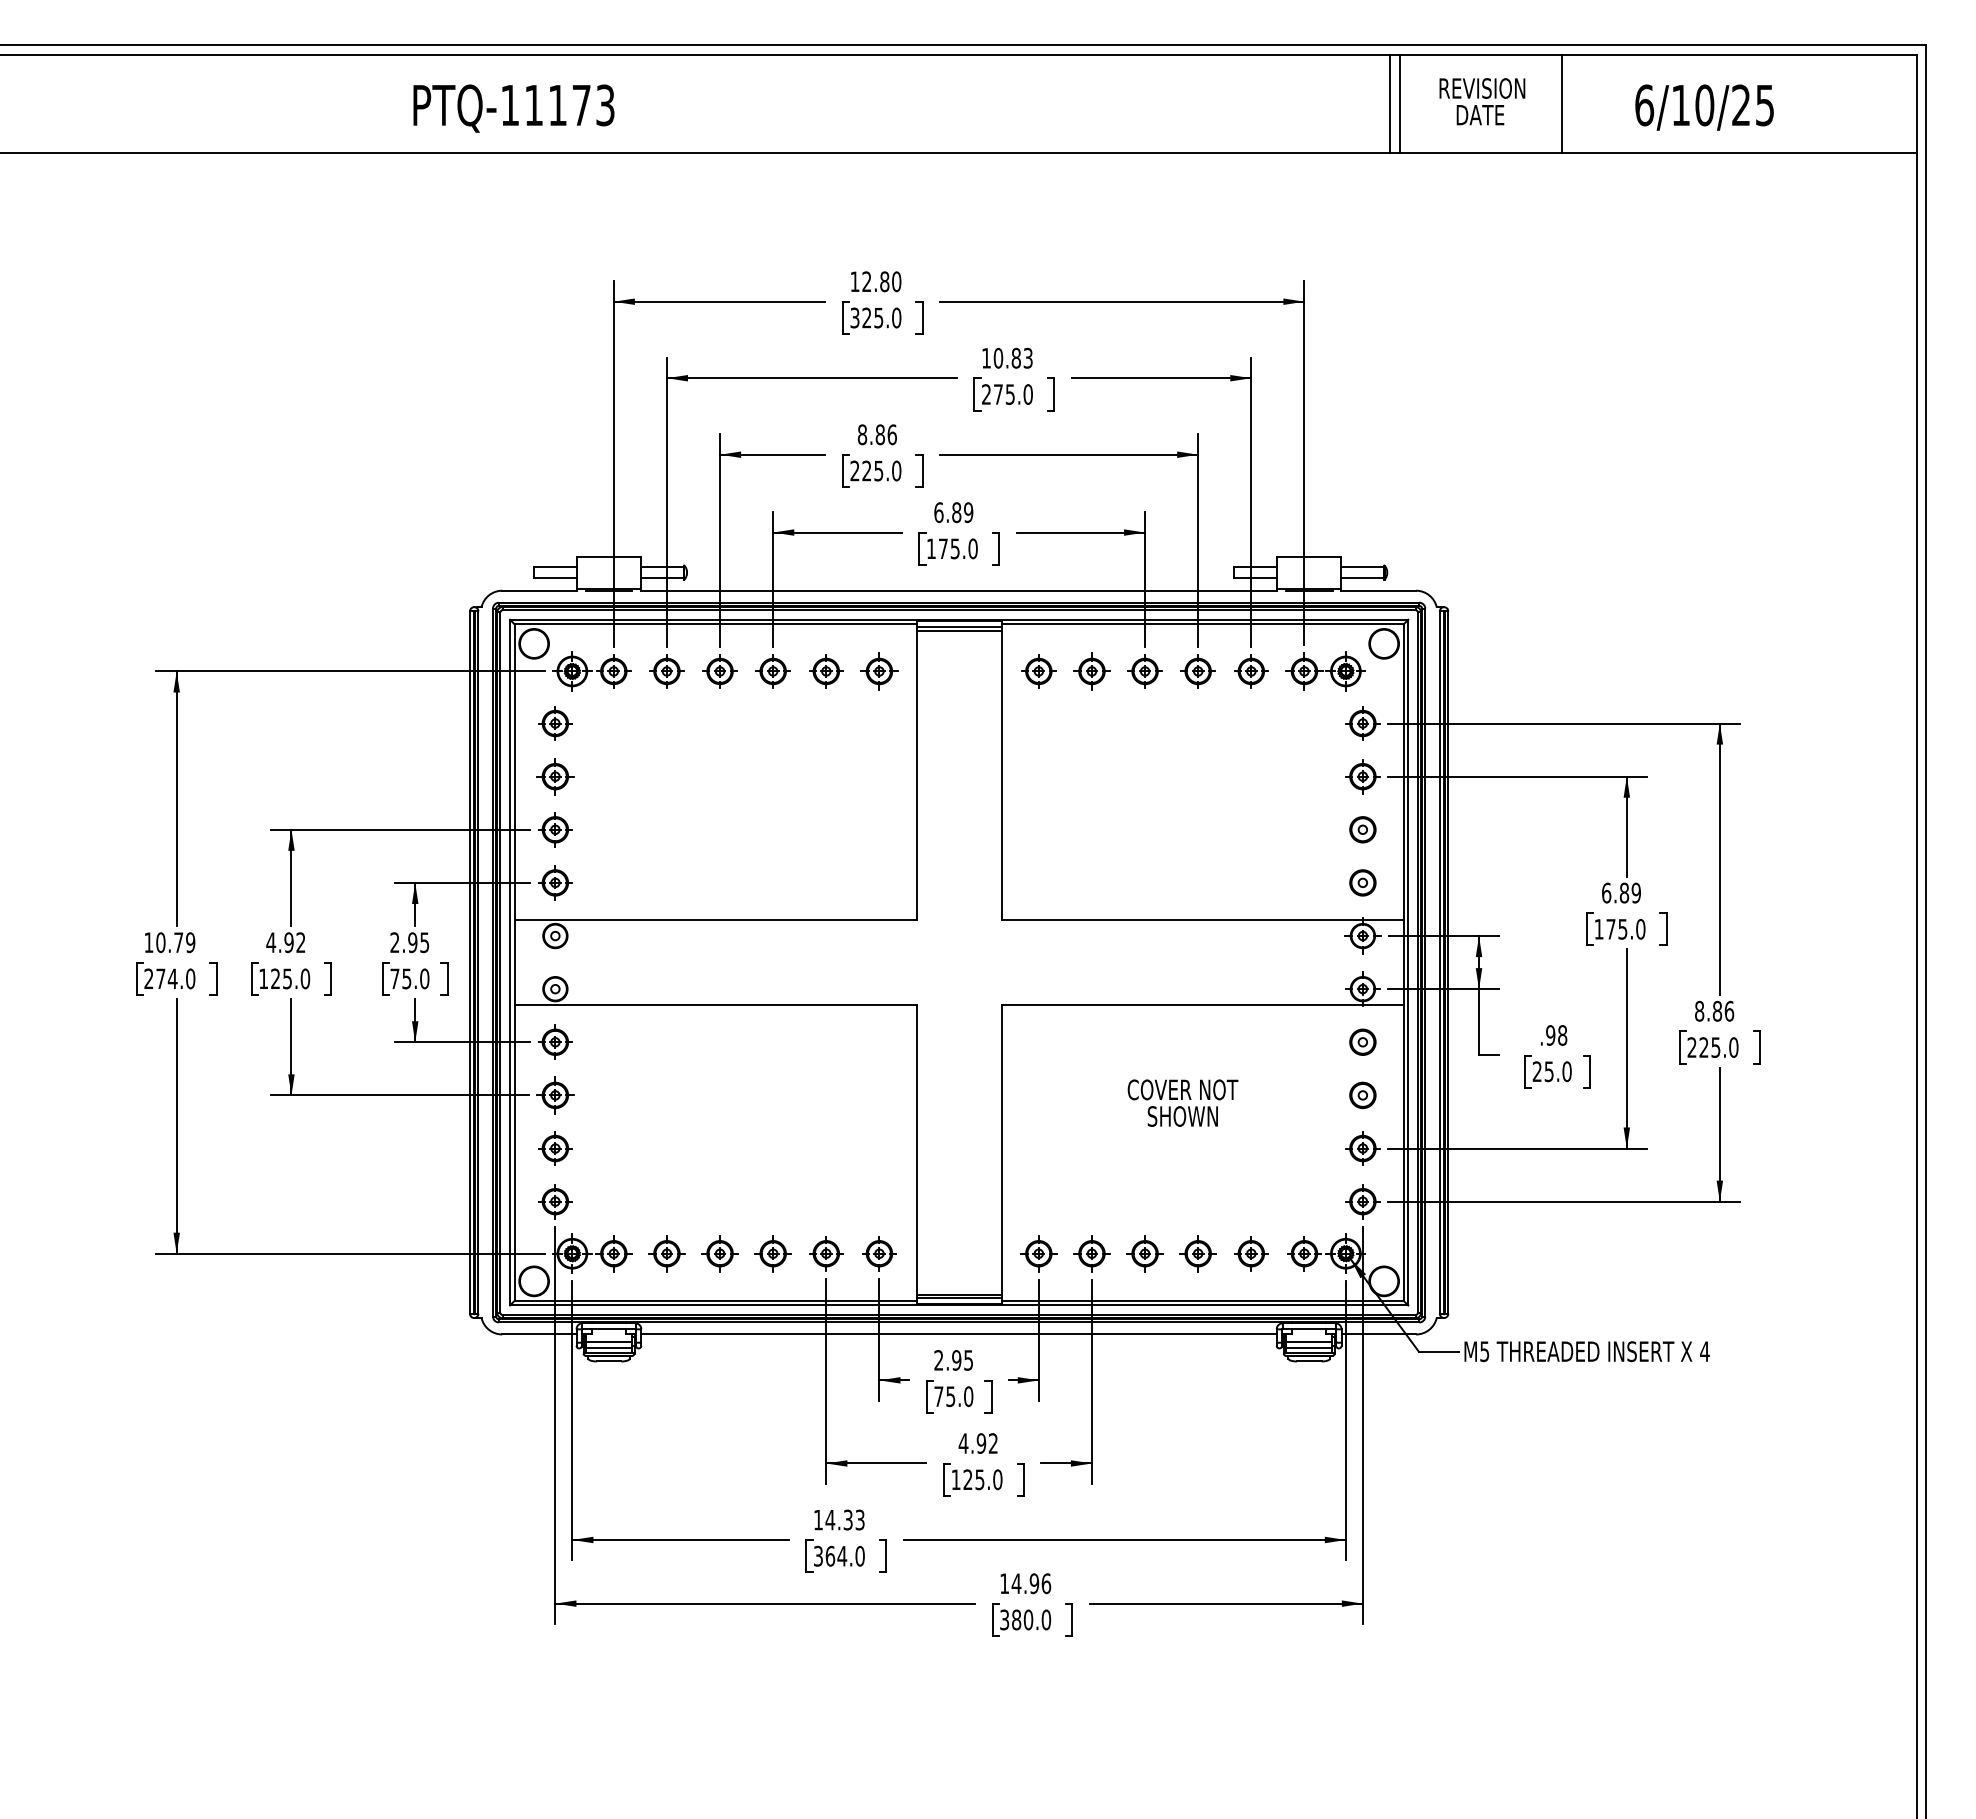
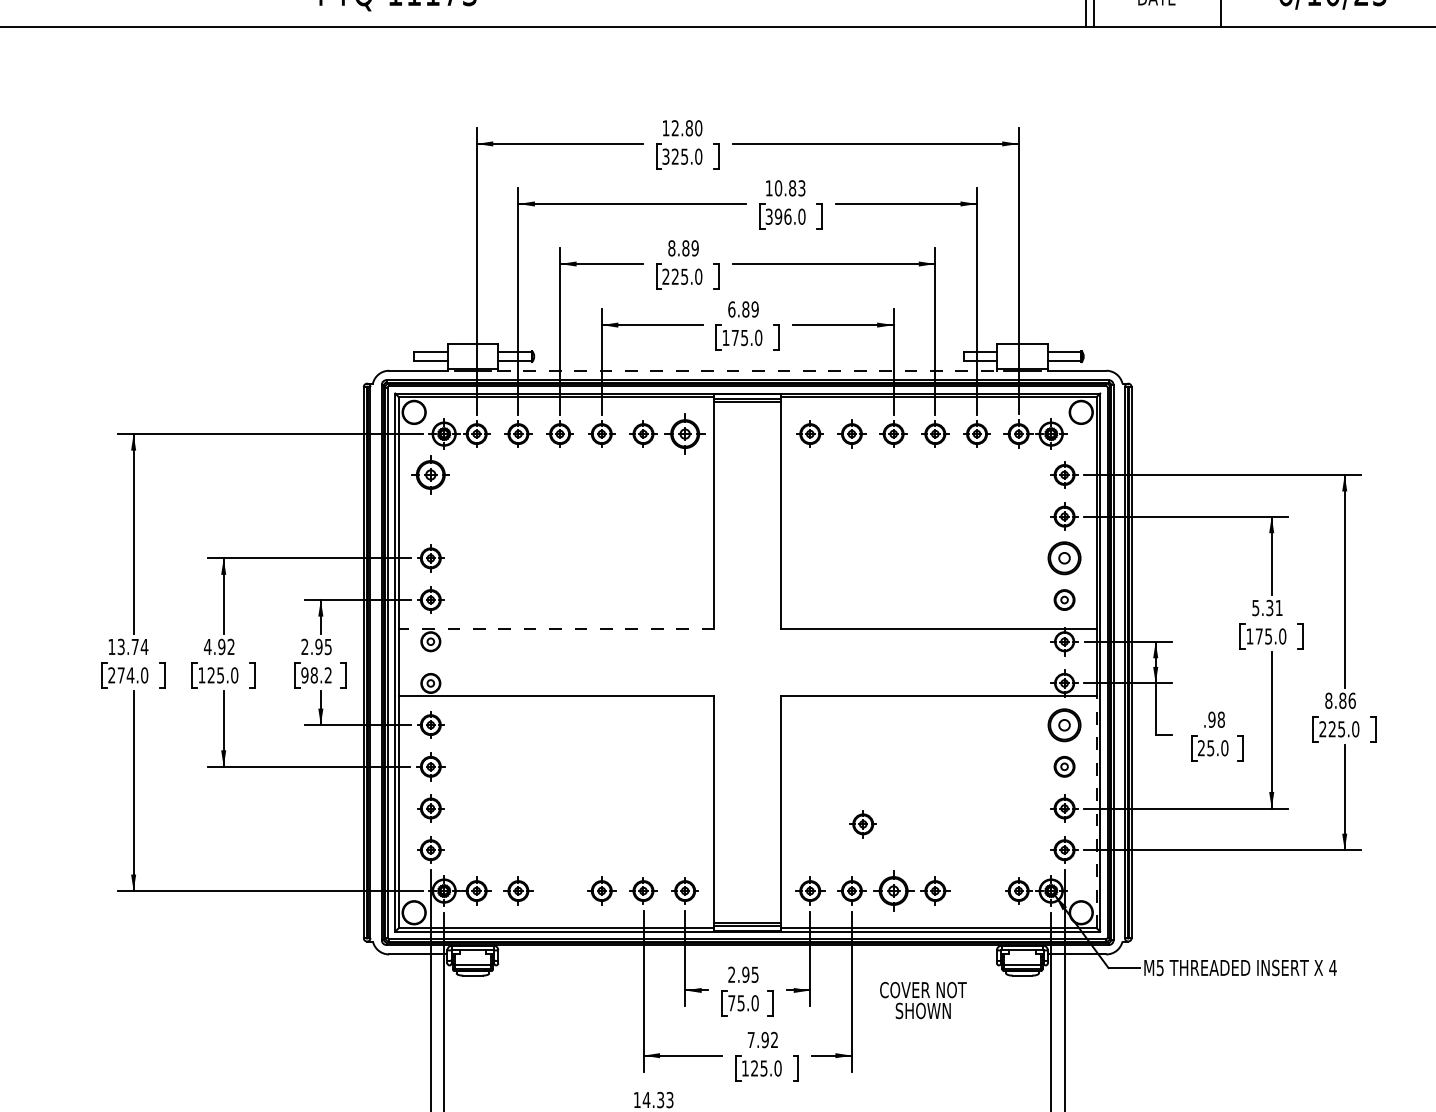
text: (998, 394) -> (778, 216), 275.0 -> 396.0
text: (891, 434) -> (694, 248), 8.86 -> 8.89
line: (959, 590) -> (747, 370), solid -> dashed
part: (879, 671) -> (685, 434), size x1.4
part: (555, 723) -> (430, 474), size x1.4
part: (555, 776) -> (430, 516), removed
part: (1362, 829) -> (1064, 558), size x1.6
text: (1621, 892) -> (1267, 607), 6.89 -> 5.31
line: (715, 920) -> (556, 629), solid -> dashed
text: (175, 942) -> (132, 646), 10.79 -> 13.74
text: (409, 978) -> (316, 675), 75.0 -> 98.2
part: (1362, 1041) -> (1064, 724), size x1.6
text: (1182, 1102) -> (923, 999), moved
line: (1403, 1152) -> (1096, 811), solid -> dashed
part: (719, 1253) -> (559, 890), removed
part: (1144, 1253) -> (893, 890), size x1.4
part: (1251, 1253) -> (863, 824), moved
line: (958, 1334) -> (747, 954), removed
line: (609, 1341) -> (473, 959), removed
line: (1309, 1341) -> (1022, 959), removed
text: (963, 1443) -> (751, 1040), 4.92 -> 7.92

